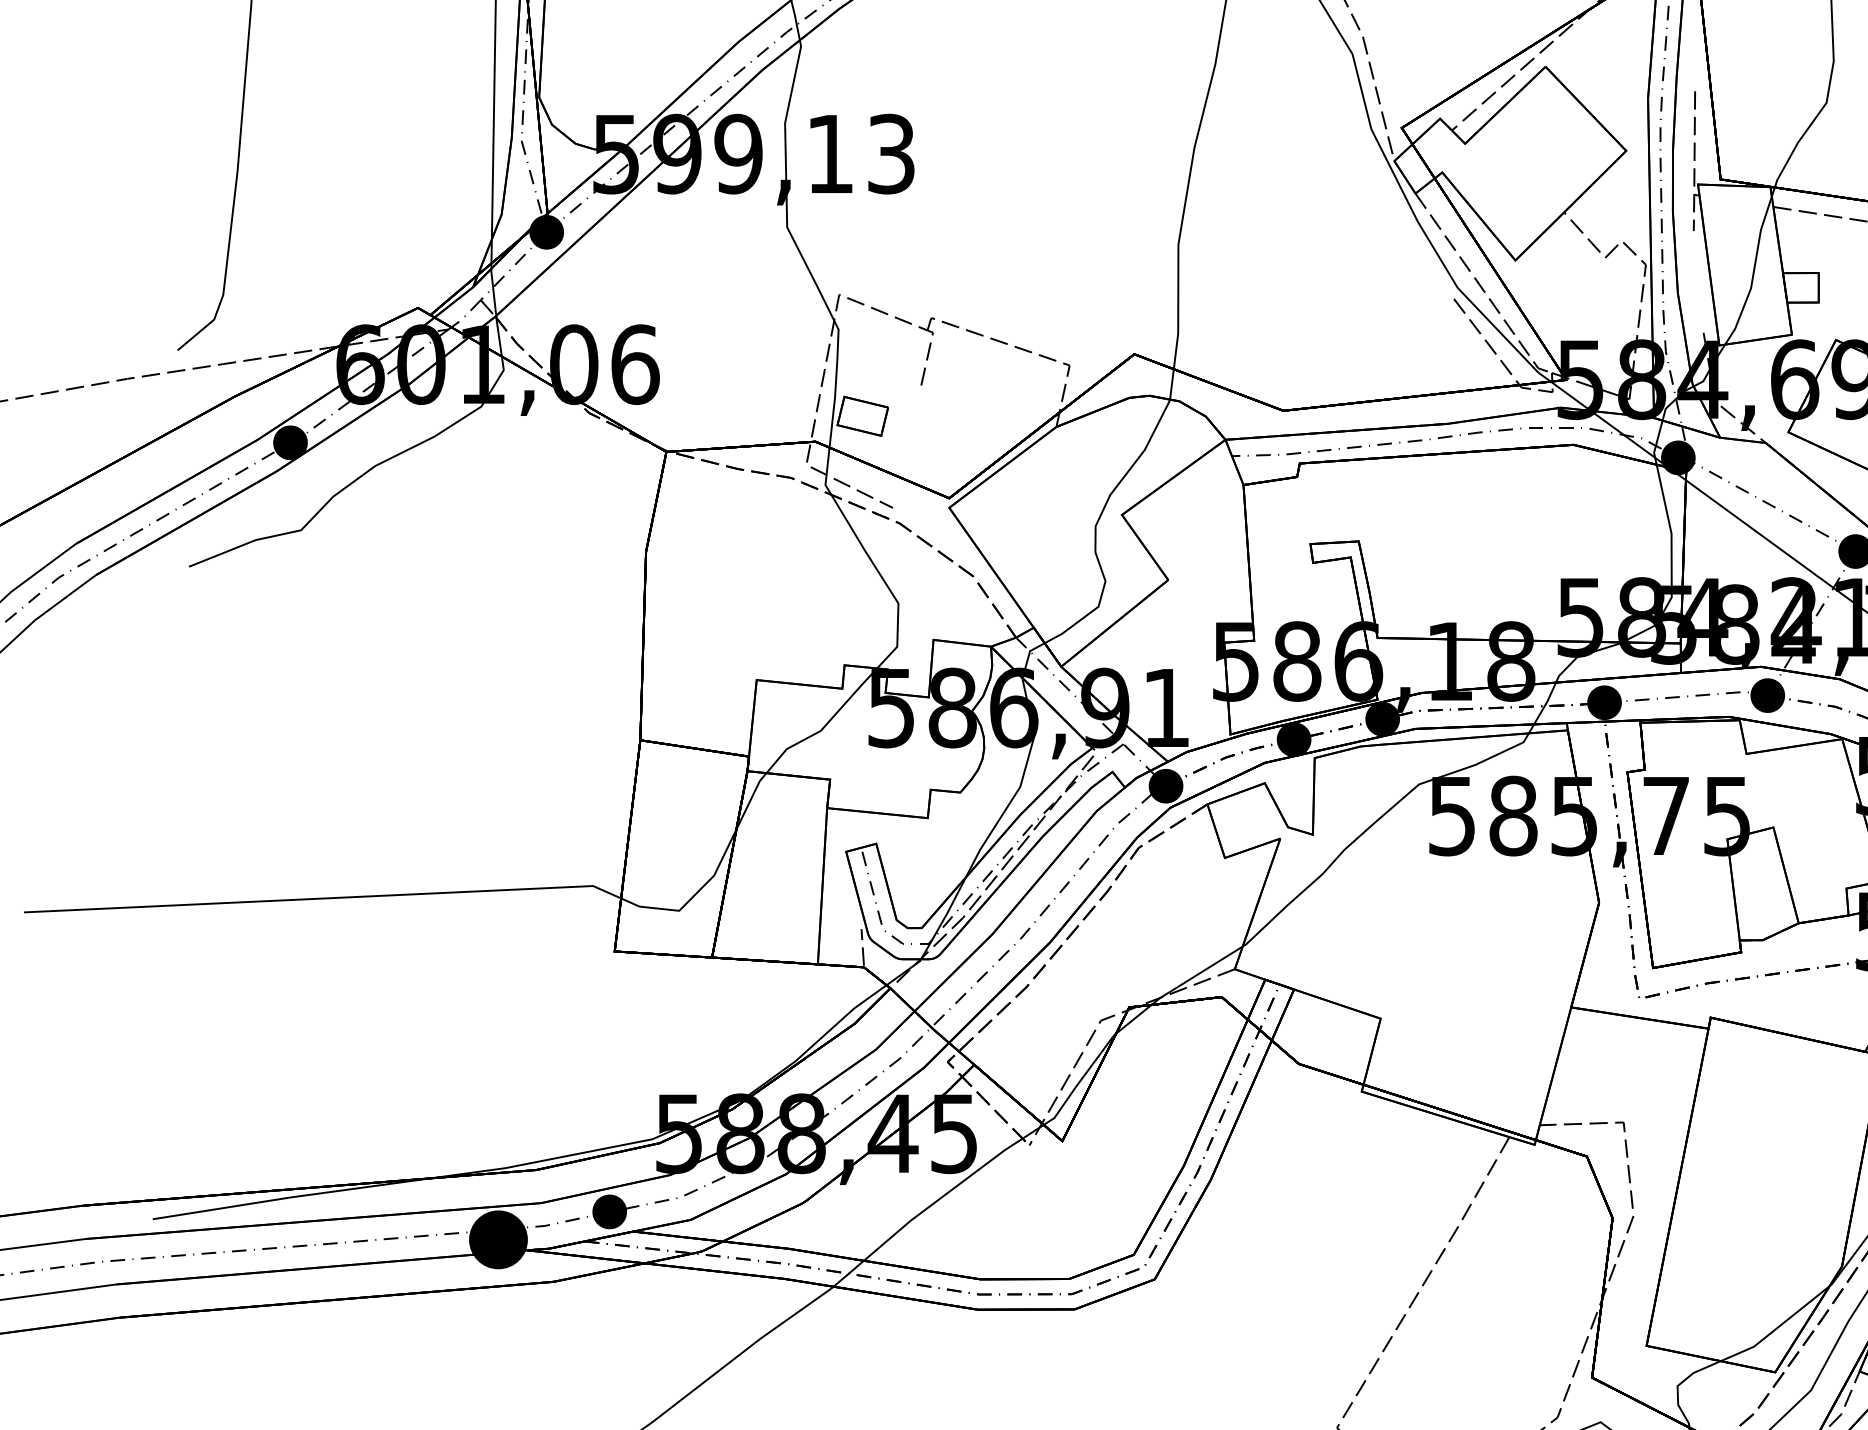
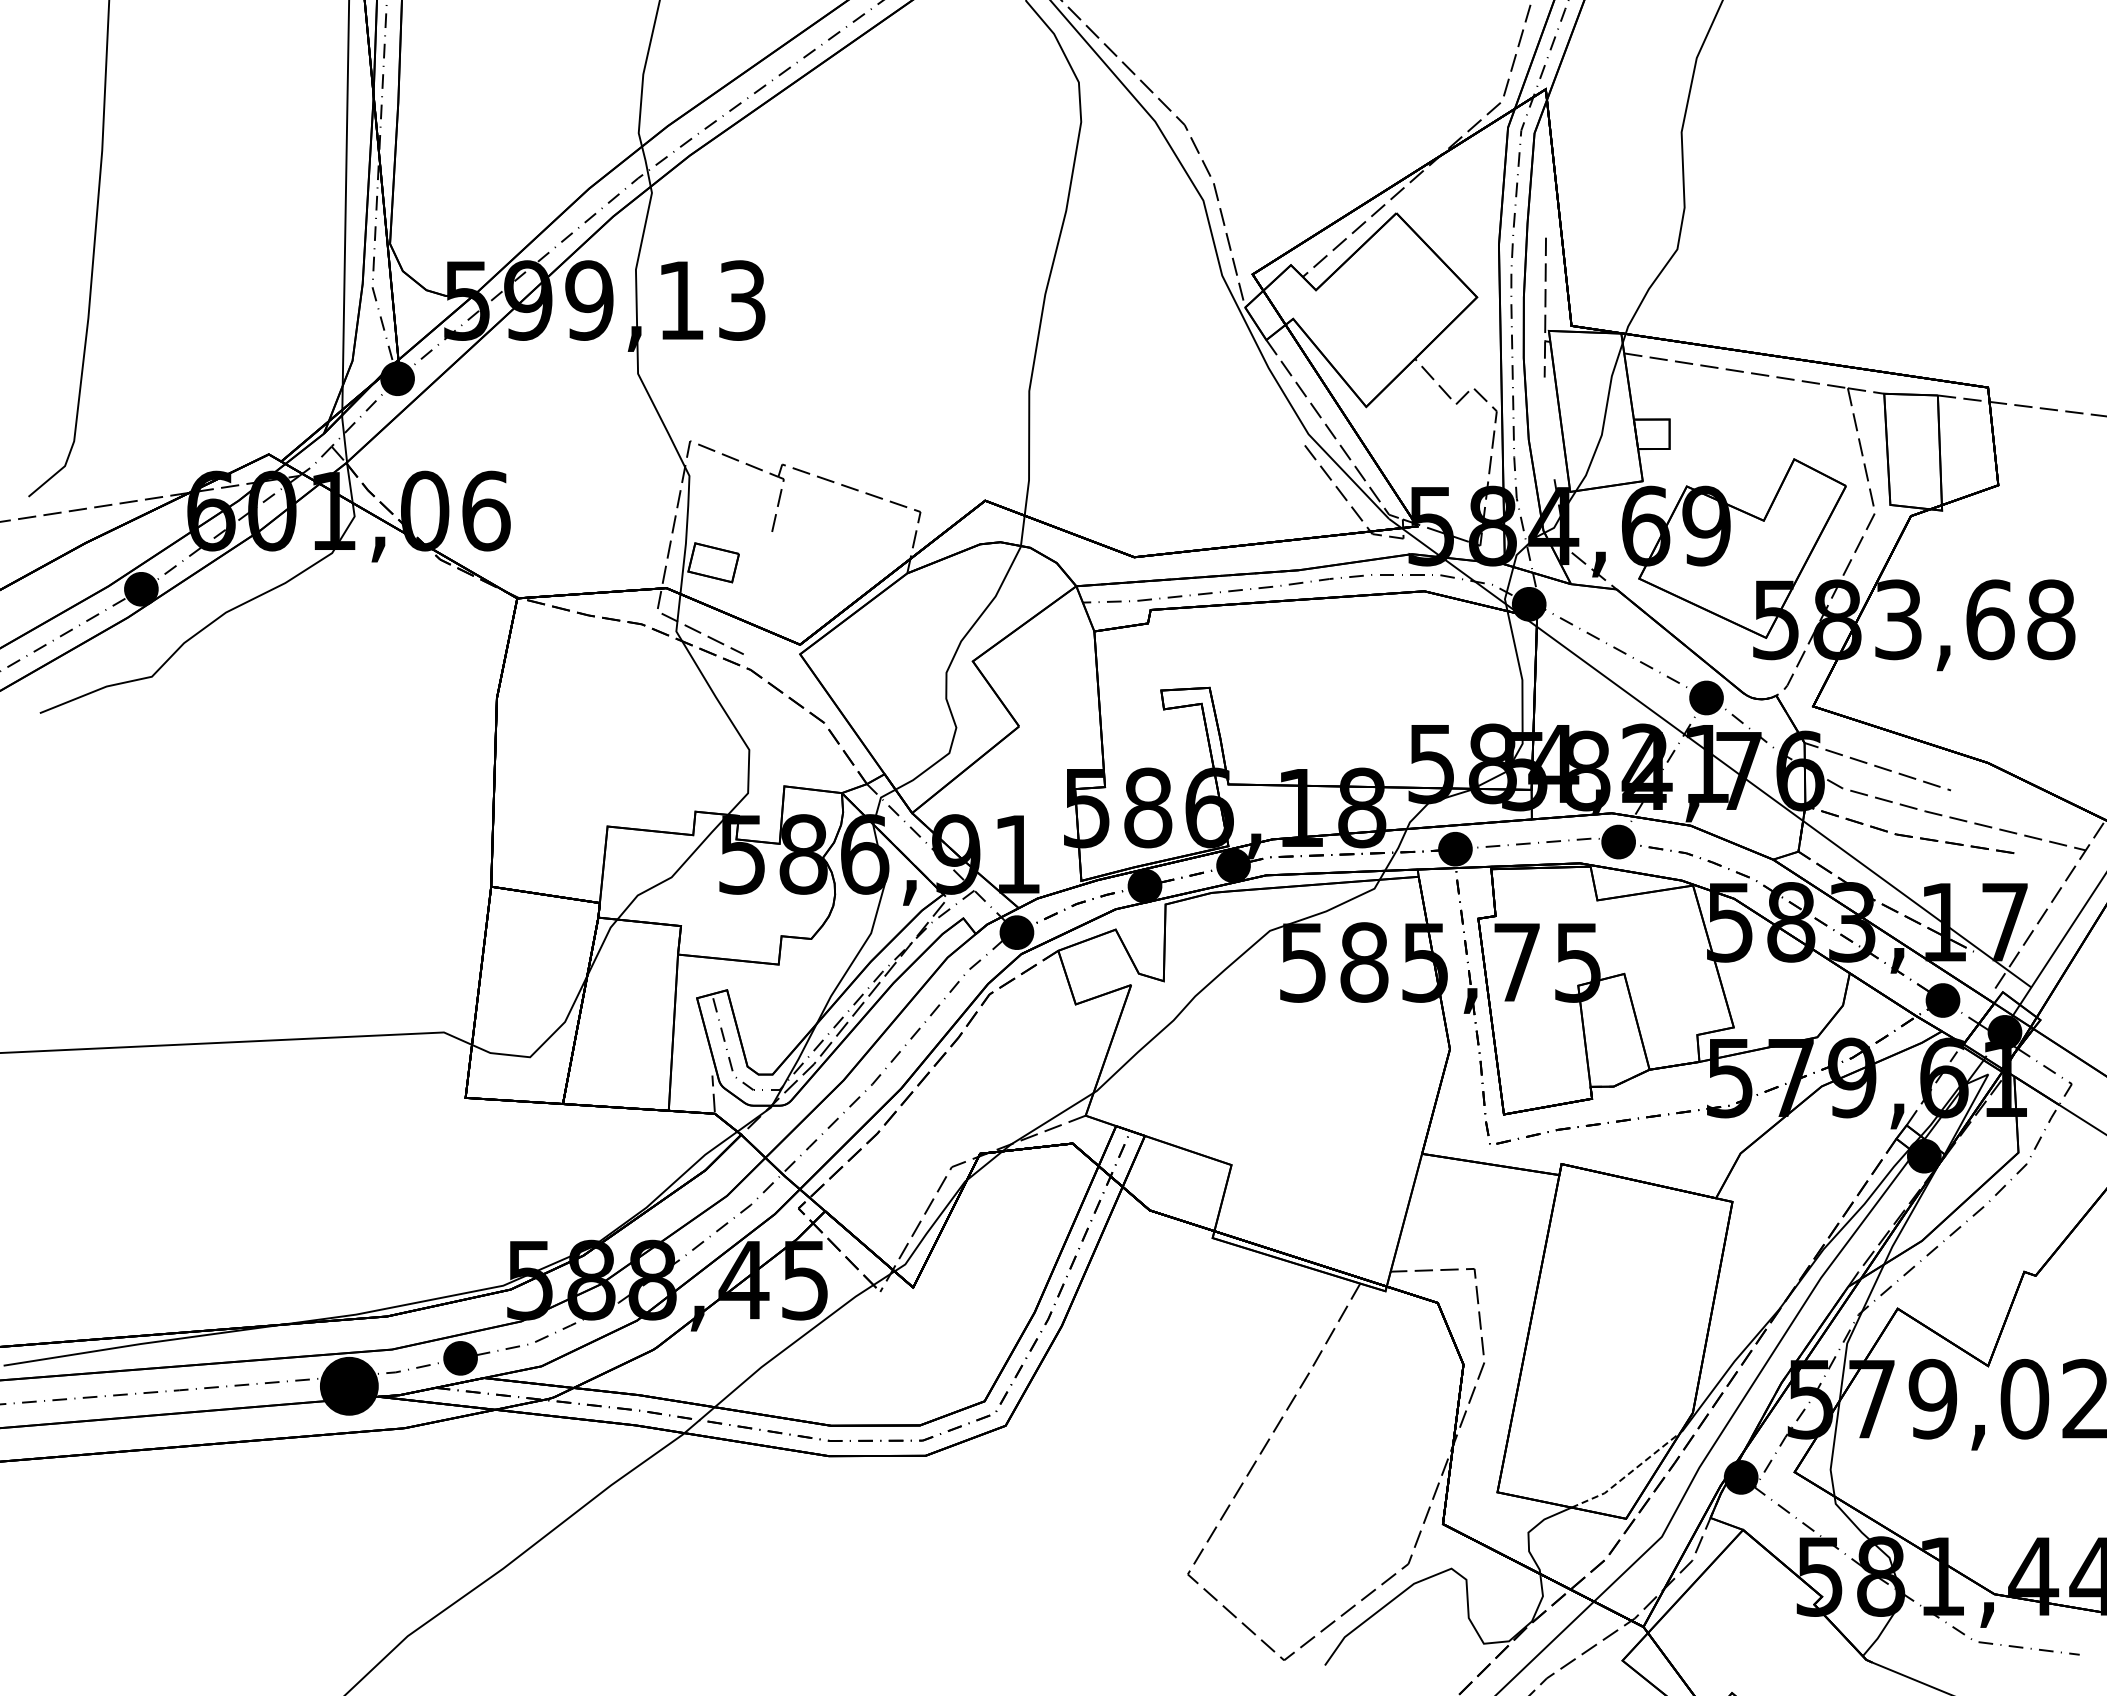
line: (1777, 1328) -> (1628, 1474), solid -> dashed

